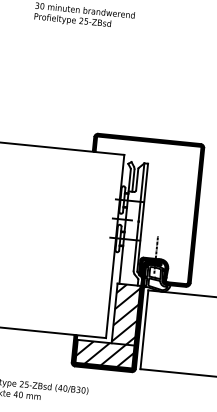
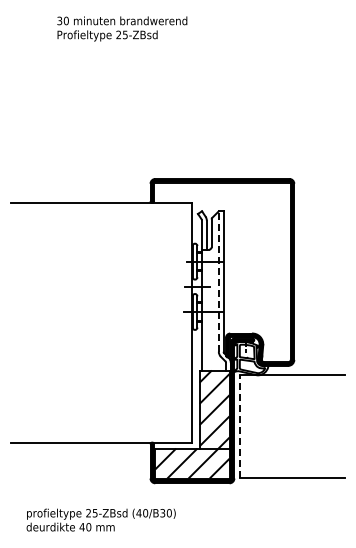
line: (138, 217) -> (218, 281), solid -> dashed
line: (156, 247) -> (245, 318), removed
line: (144, 329) -> (240, 426), solid -> dashed

